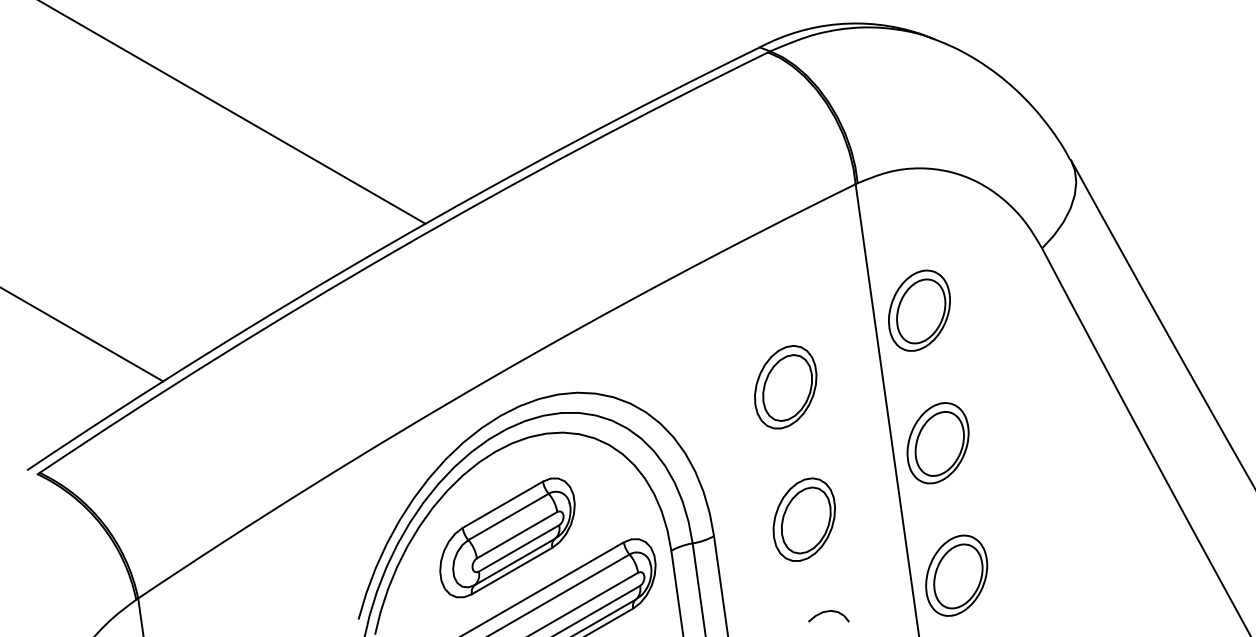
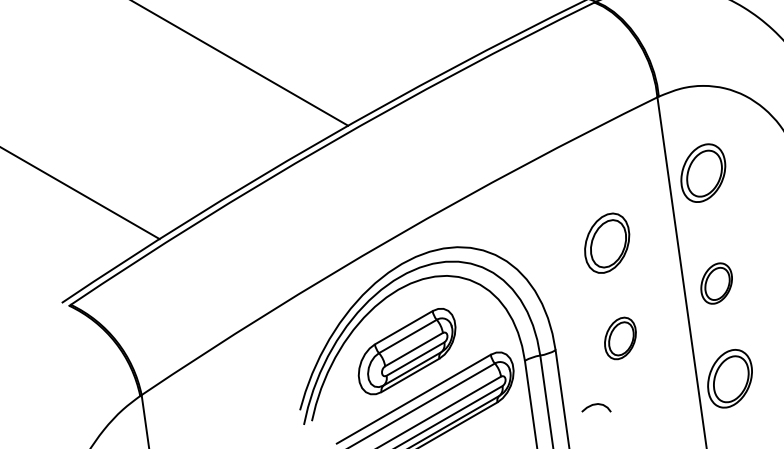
part: (919, 310) -> (703, 172), moved
part: (937, 443) -> (716, 283), size x0.7
part: (803, 519) -> (619, 338), size x0.7
curve: (828, 612) -> (596, 405), moved

